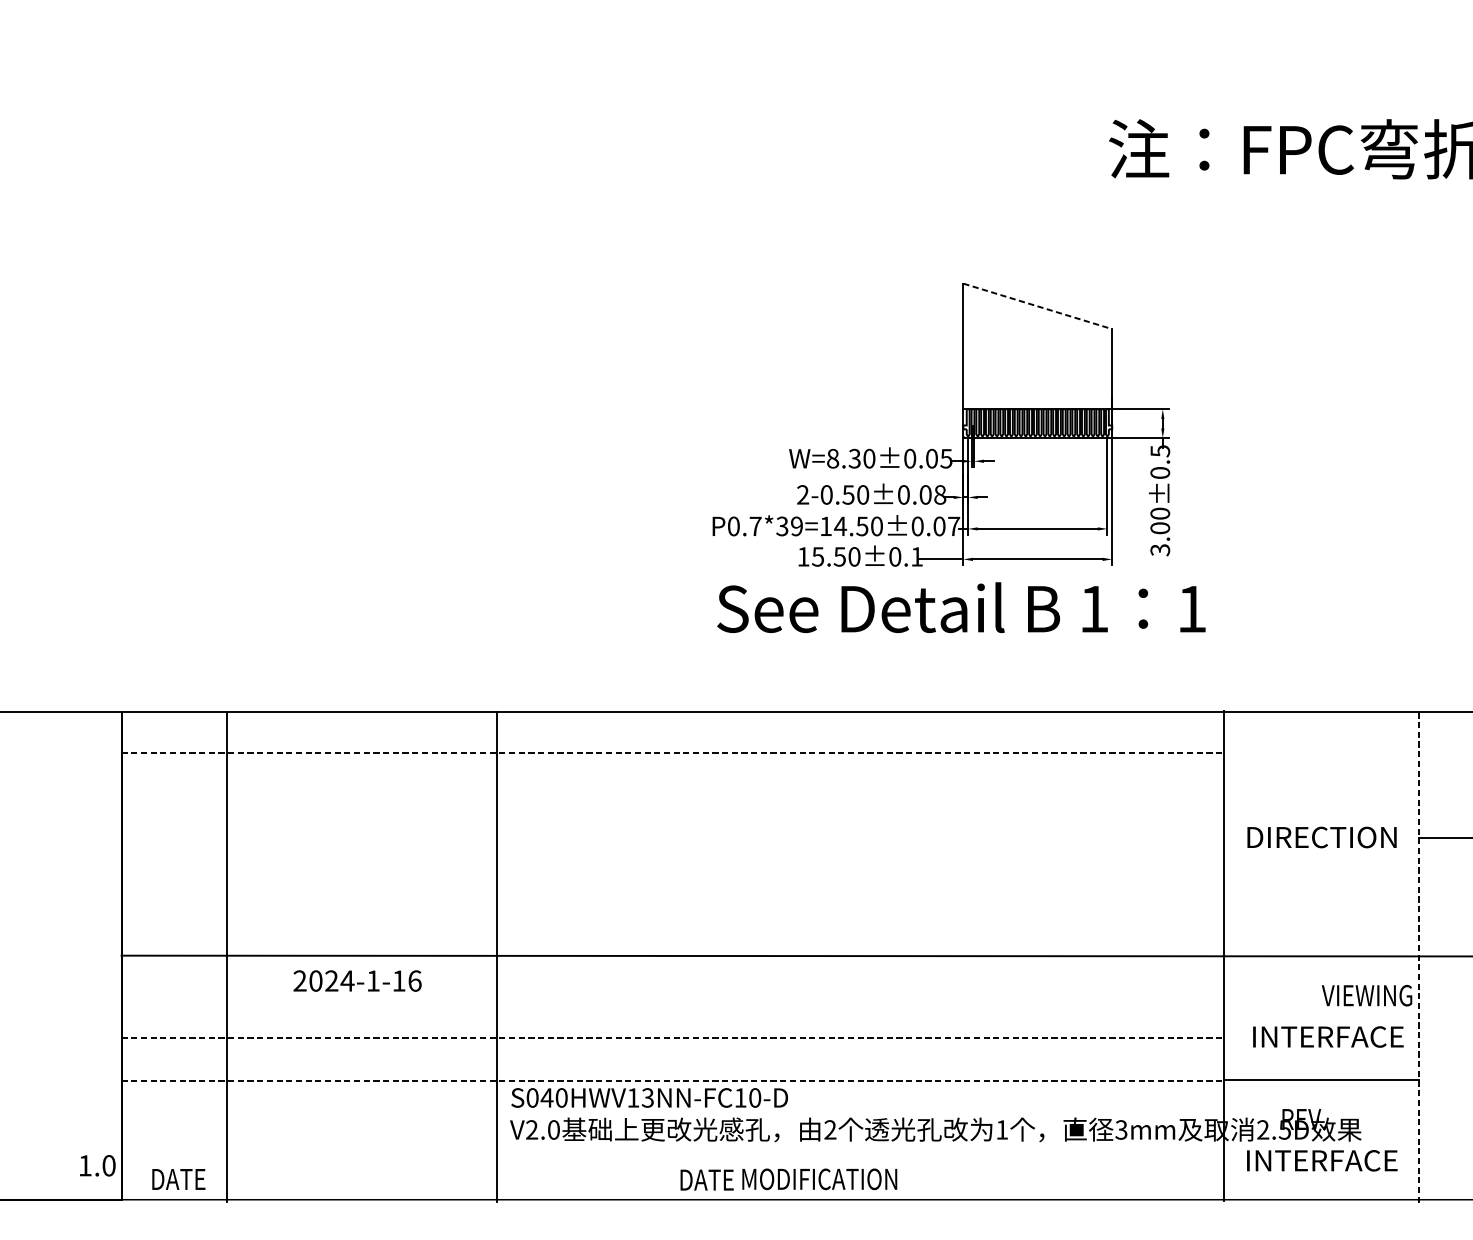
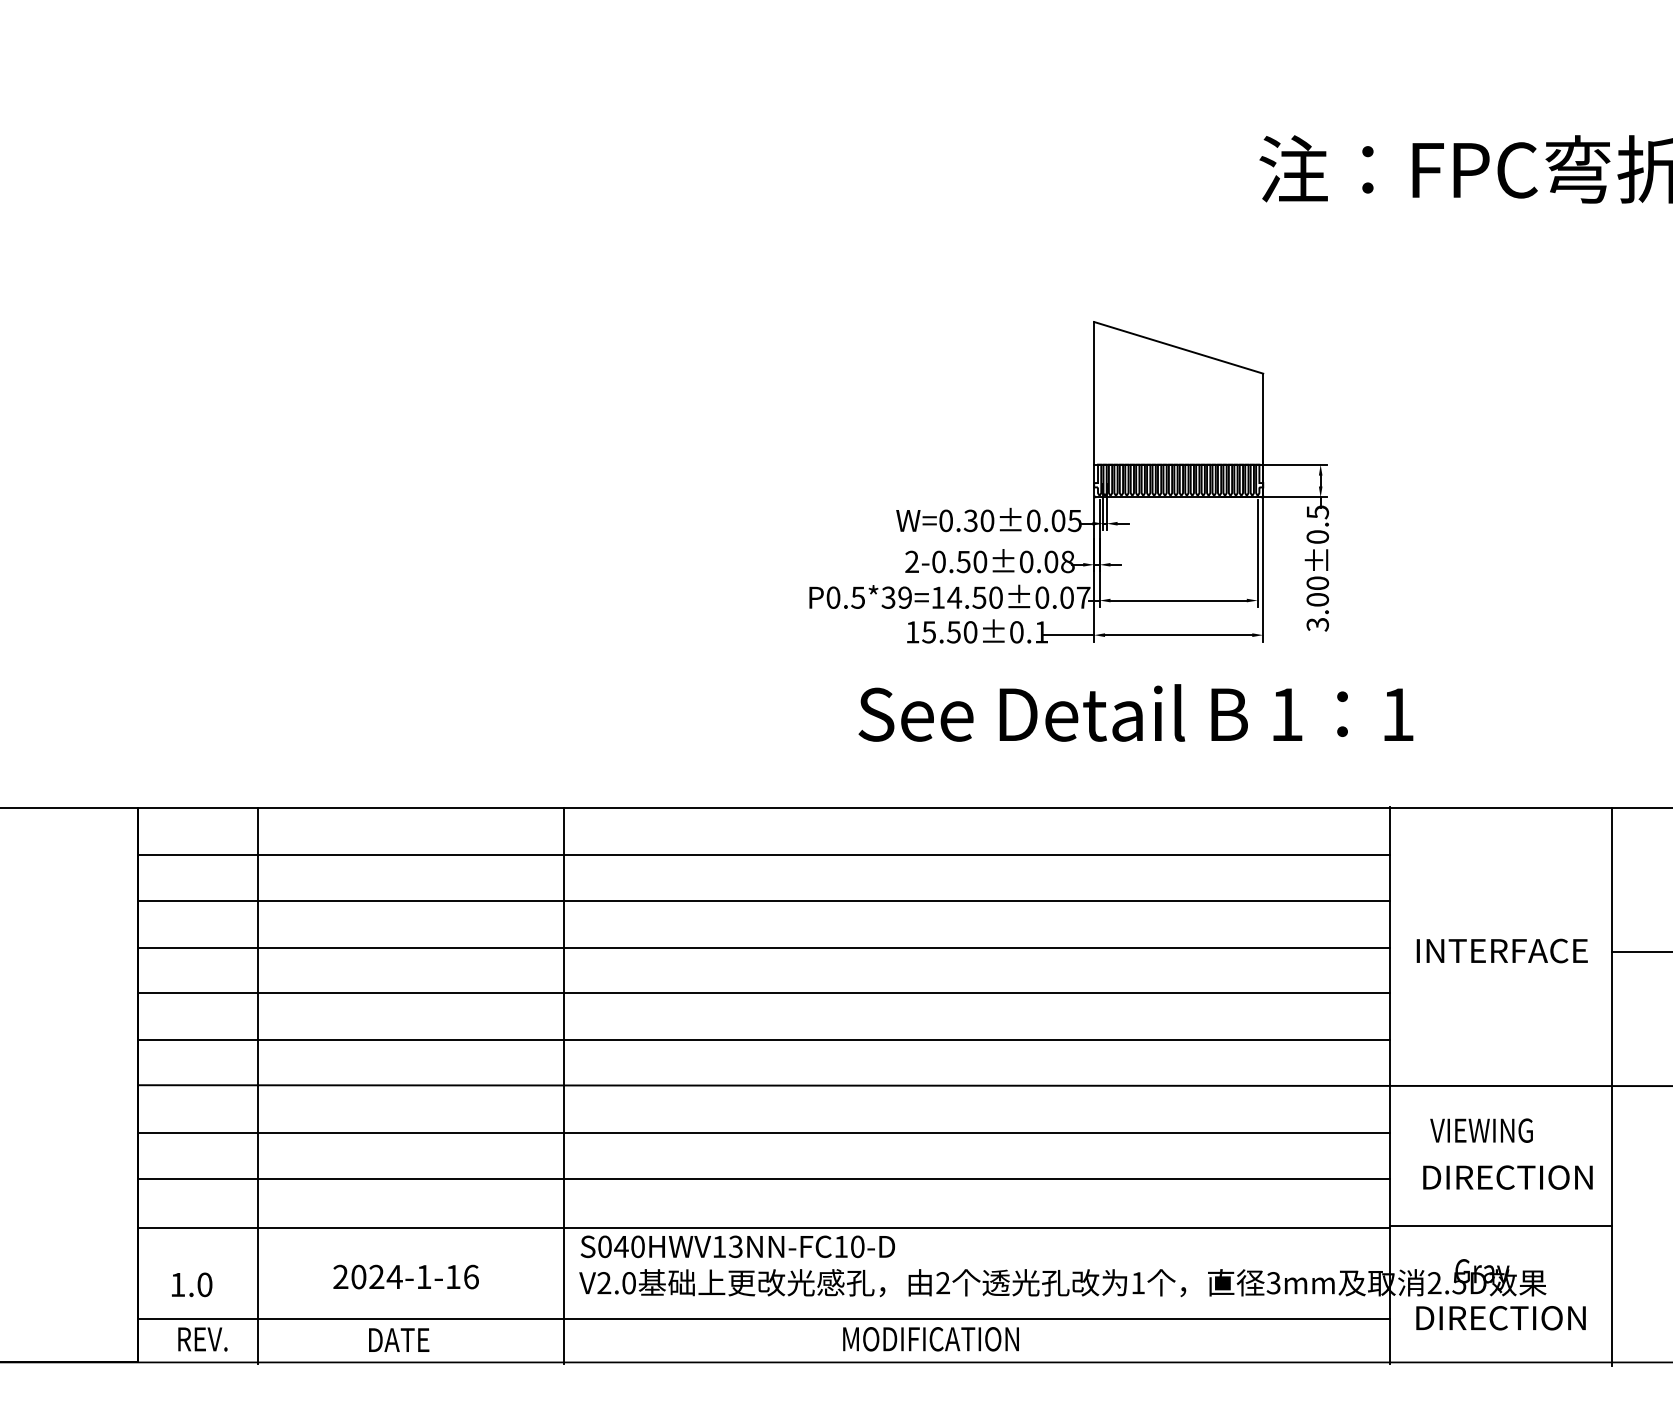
line: (1038, 306) -> (1179, 347), dashed -> solid
text: (833, 458) -> (946, 520), W=8.30 -> W=0.30
text: (755, 526) -> (858, 597), P0.7*39=14.50 -> P0.5*39=14.50
text: (961, 607) -> (1135, 712), moved
line: (672, 752) -> (763, 854), dashed -> solid
line: (672, 793) -> (763, 900), added
line: (672, 834) -> (763, 947), added
text: (1323, 837) -> (1503, 950), DIRECTION -> INTERFACE
line: (672, 874) -> (763, 993), added
line: (672, 916) -> (763, 1040), added
line: (1419, 956) -> (1612, 1086), dashed -> solid
text: (357, 980) -> (405, 1276), moved
text: (1366, 995) -> (1481, 1130), moved
line: (672, 998) -> (763, 1133), added
text: (1329, 1036) -> (1510, 1177), INTERFACE -> DIRECTION
line: (672, 1037) -> (763, 1178), dashed -> solid
line: (672, 1080) -> (763, 1227), dashed -> solid
text: (1305, 1122) -> (1482, 1274), REV. -> Gray
line: (672, 1161) -> (763, 1318), added
text: (1323, 1161) -> (1503, 1318), INTERFACE -> DIRECTION
text: (98, 1165) -> (192, 1284), moved
text: (179, 1179) -> (203, 1339), DATE -> REV.
text: (707, 1179) -> (399, 1339), moved

